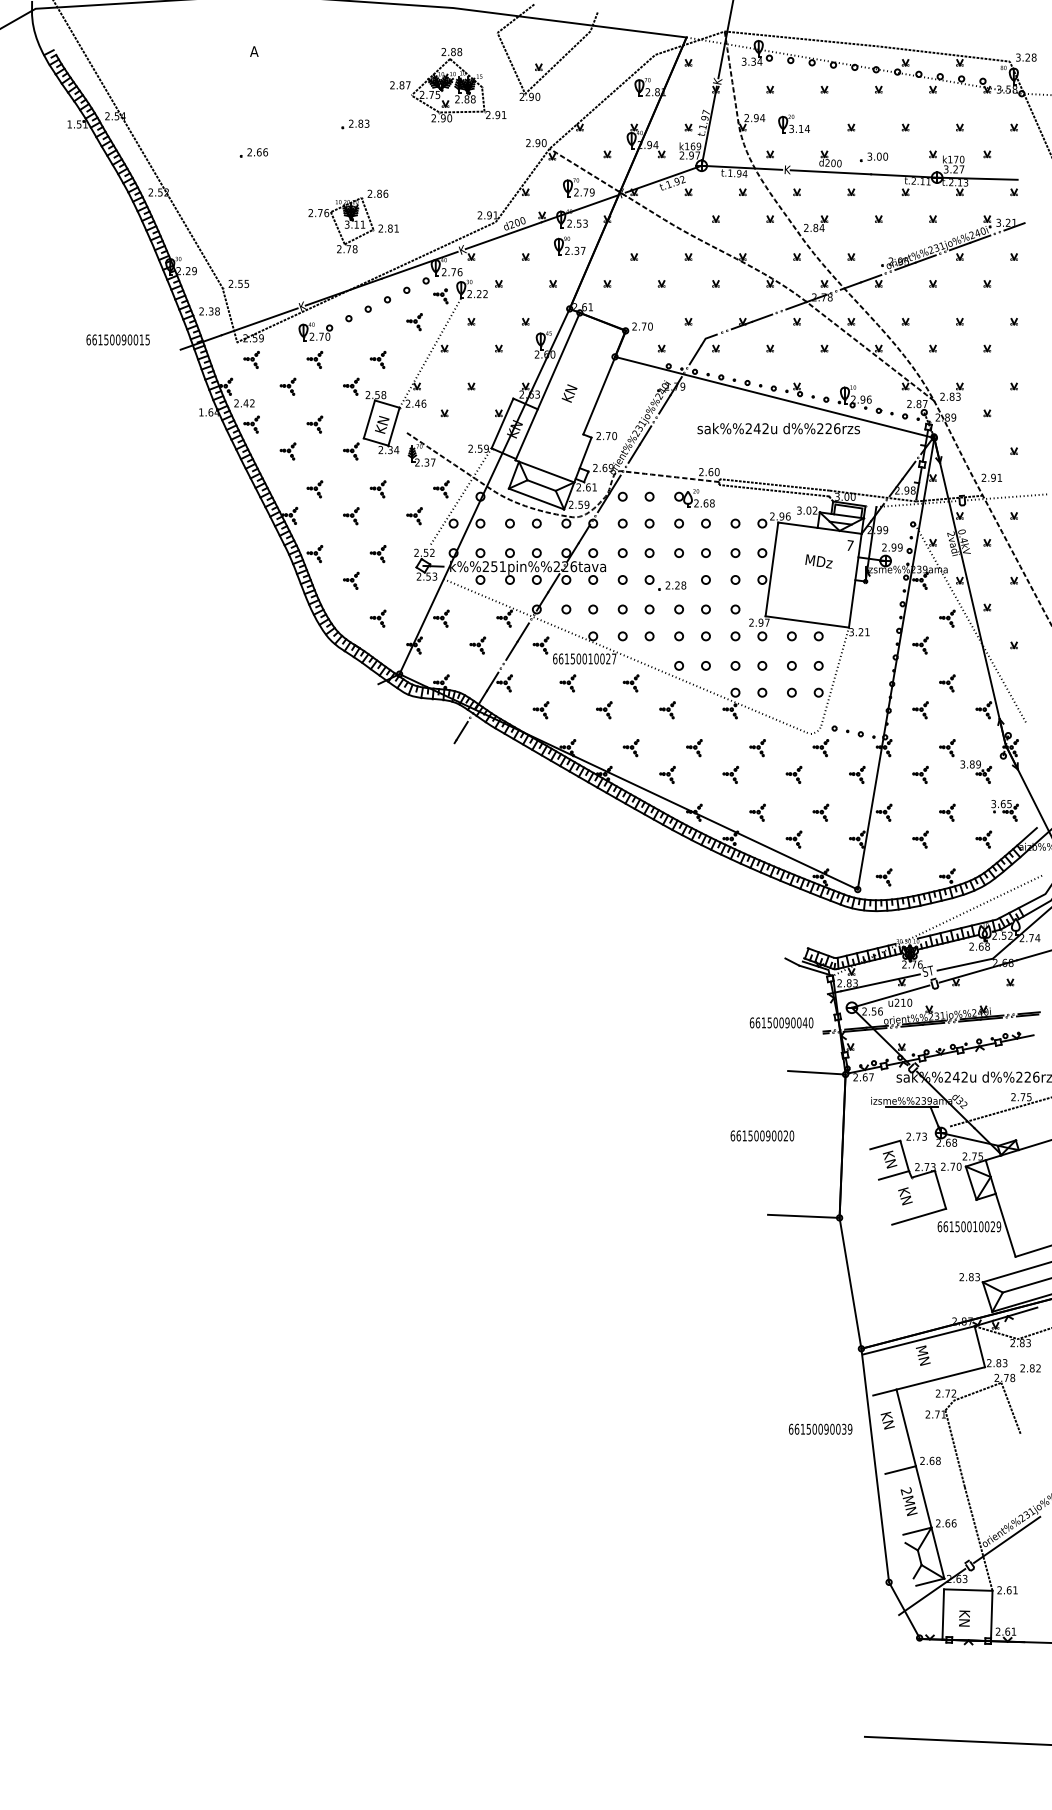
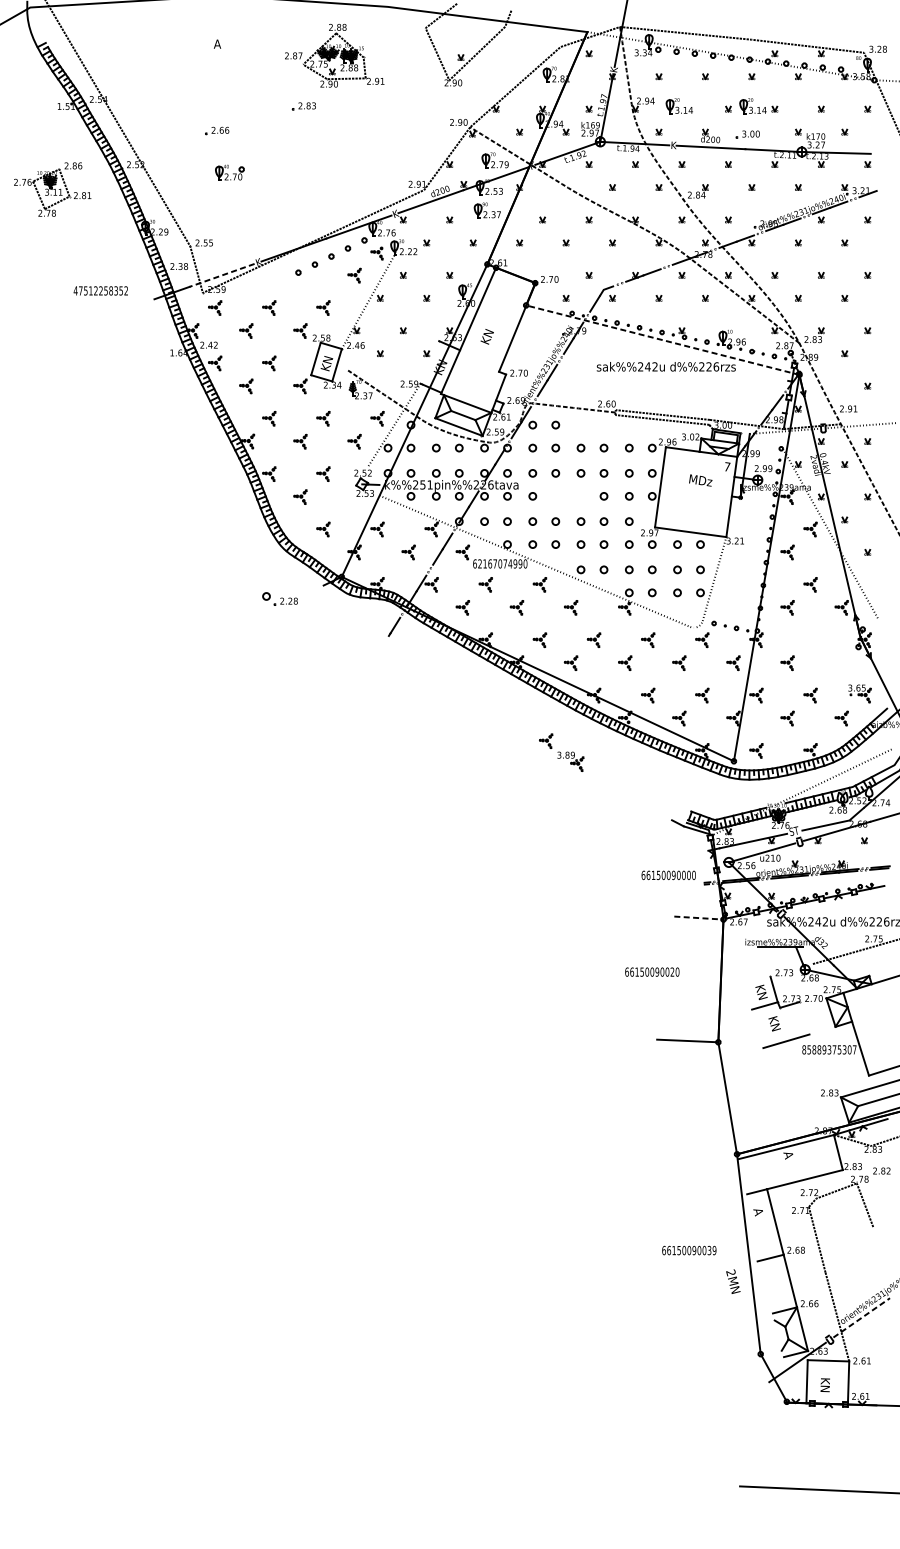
part: (448, 85) -> (334, 56), moved
part: (879, 123) -> (752, 105), added
part: (353, 221) -> (52, 189), moved
line: (259, 321) -> (221, 275), solid -> dashed
part: (315, 331) -> (229, 172), moved
text: (117, 339) -> (100, 290), 66150090015 -> 47512258352
line: (774, 397) -> (662, 340), solid -> dashed
line: (502, 423) -> (429, 362), removed
part: (694, 498) -> (594, 426), removed
part: (665, 582) -> (280, 598), moved
text: (587, 658) -> (502, 563), 66150010027 -> 62167074990
part: (965, 761) -> (561, 752), moved
text: (804, 1022) -> (688, 875), 66150090040 -> 66150090000
line: (816, 1072) -> (698, 917), solid -> dashed
line: (885, 1144) -> (757, 979), removed
line: (940, 1189) -> (804, 1017), removed
text: (969, 1226) -> (829, 1049), 66150010029 -> 85889375307
text: (922, 1355) -> (789, 1160), MN -> A
text: (887, 1420) -> (759, 1215), KN -> A
text: (820, 1428) -> (689, 1249), moved
text: (908, 1501) -> (732, 1281), moved
line: (1007, 1539) -> (862, 1317), solid -> dashed

